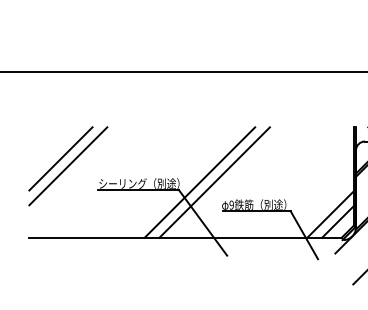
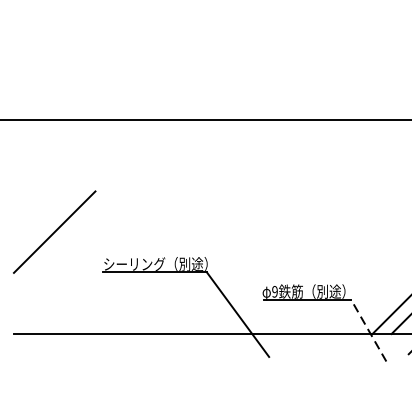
line: (68, 166) -> (64, 241), removed
line: (199, 182) -> (233, 262), removed
line: (214, 182) -> (252, 262), removed
line: (304, 235) -> (368, 330), solid -> dashed

